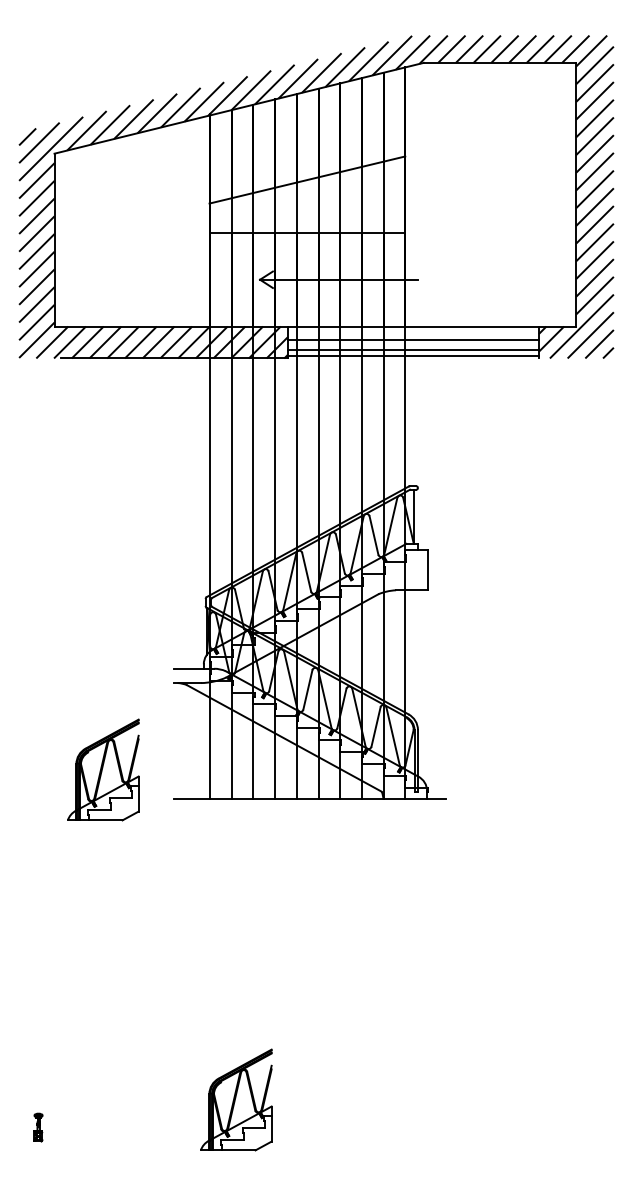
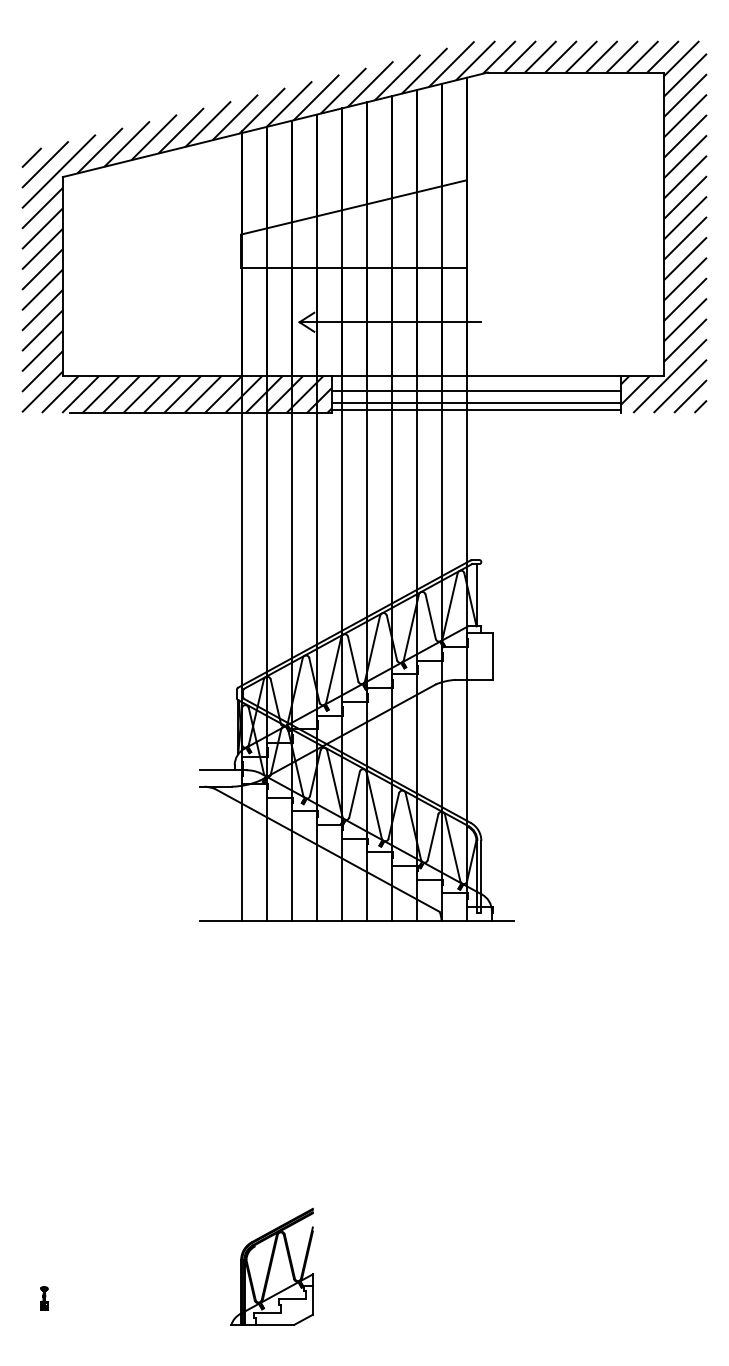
part: (103, 769) -> (119, 886), removed
part: (38, 1127) -> (44, 1298), size x0.71

